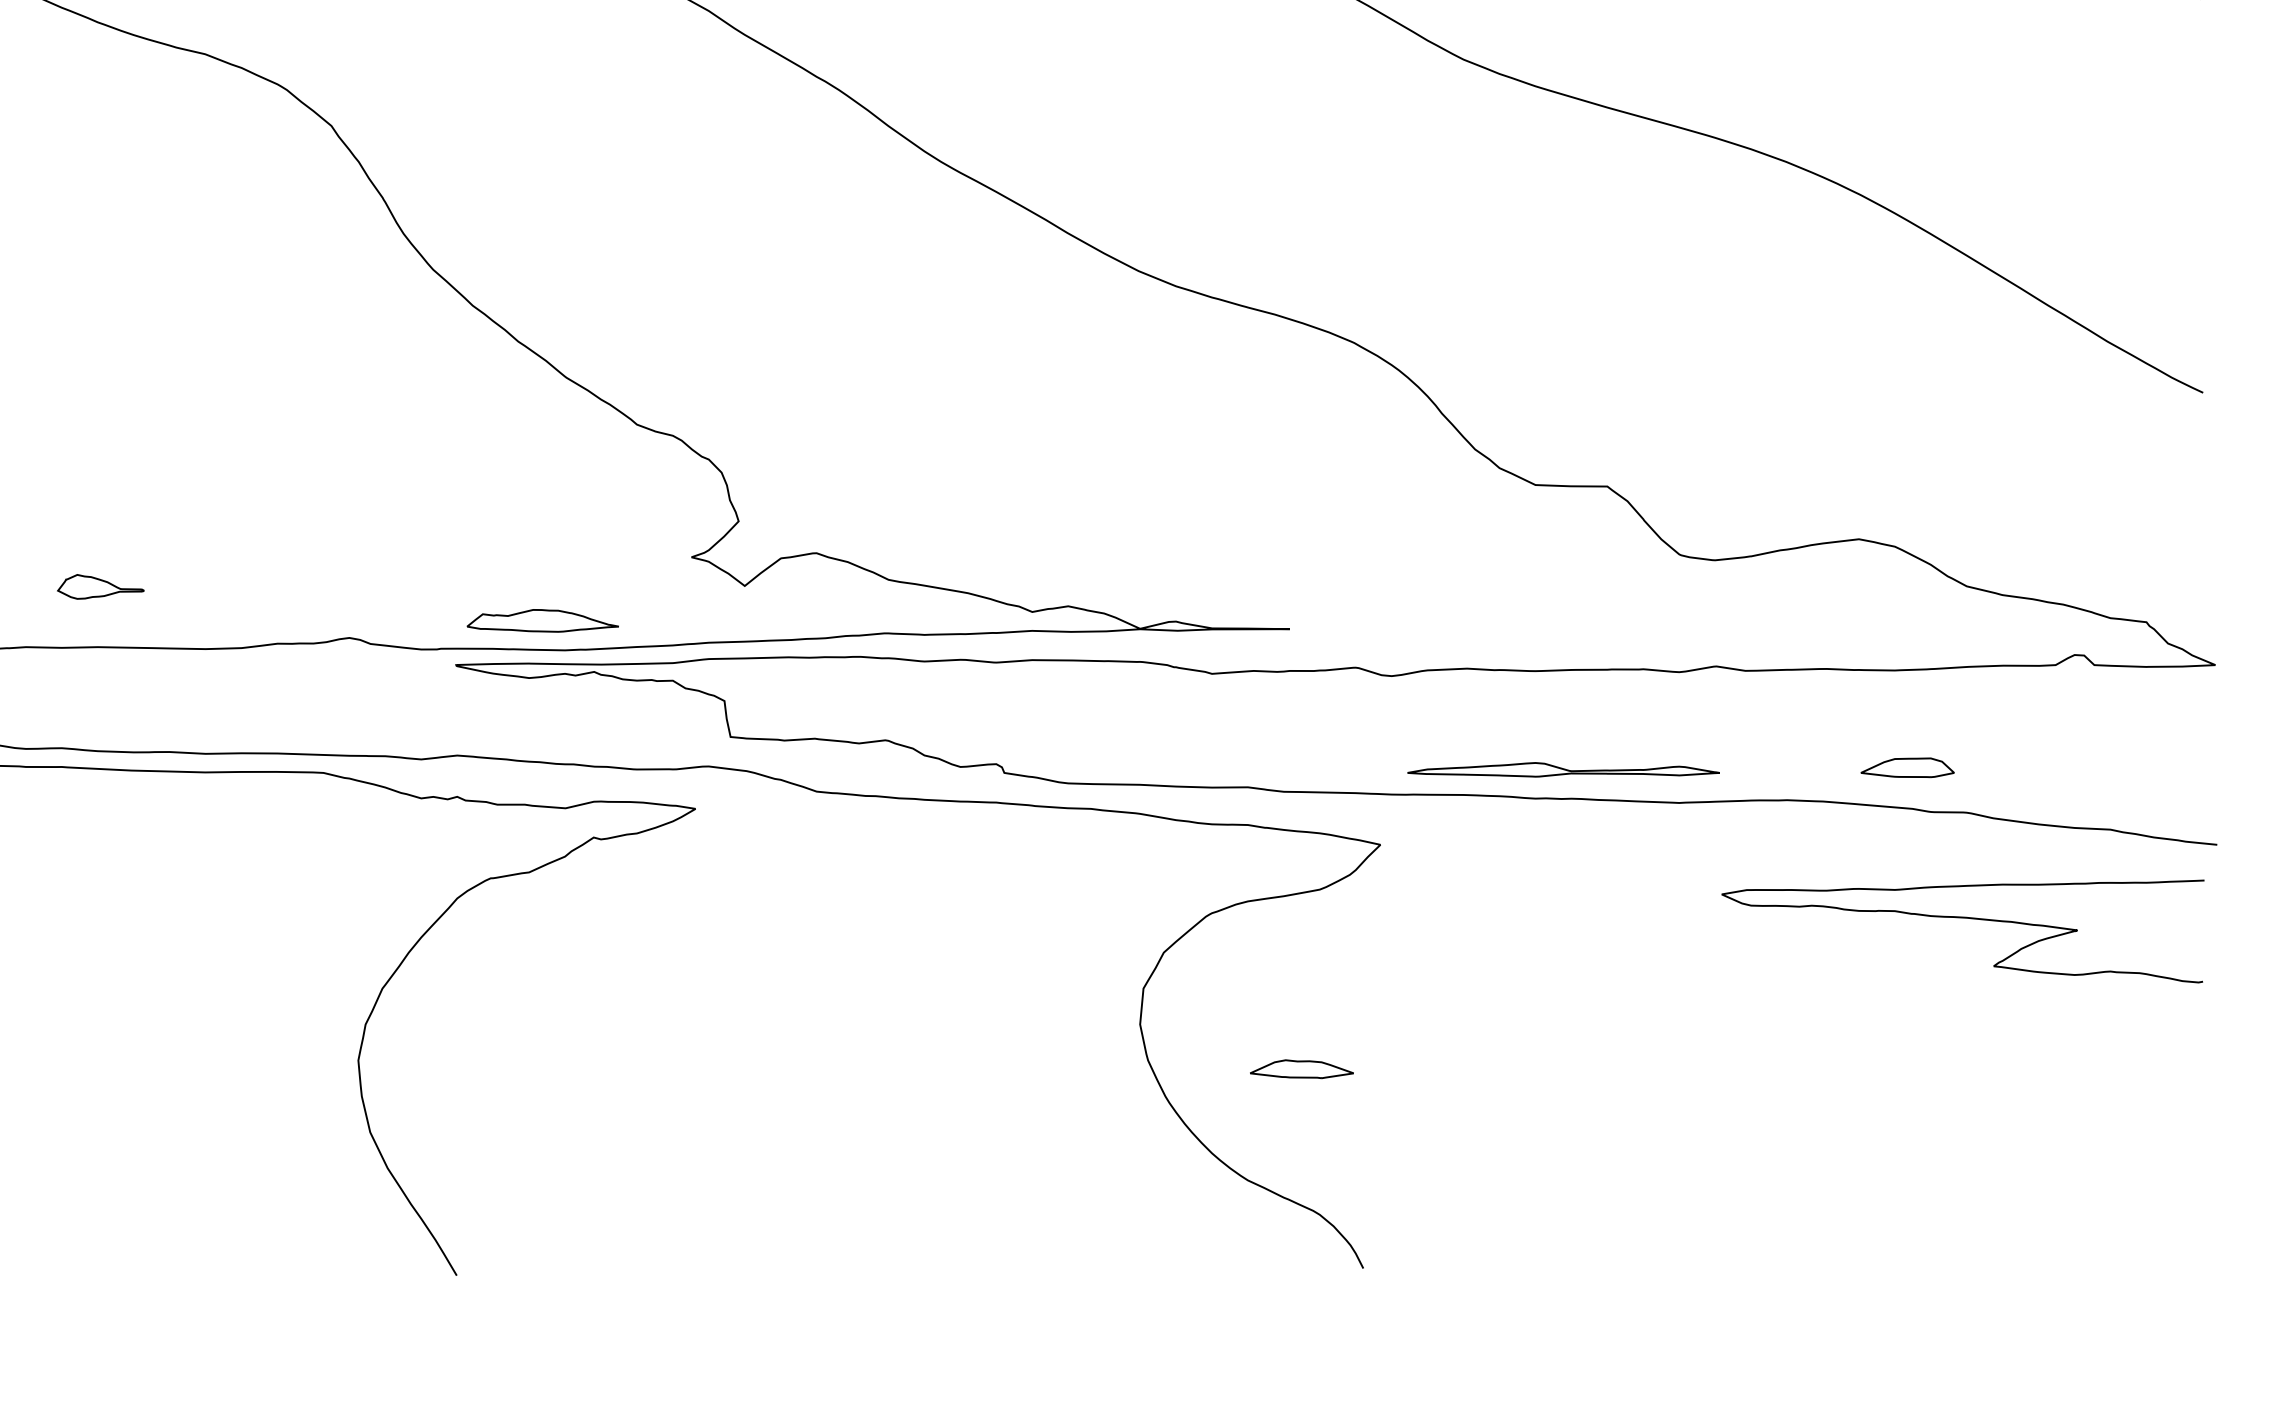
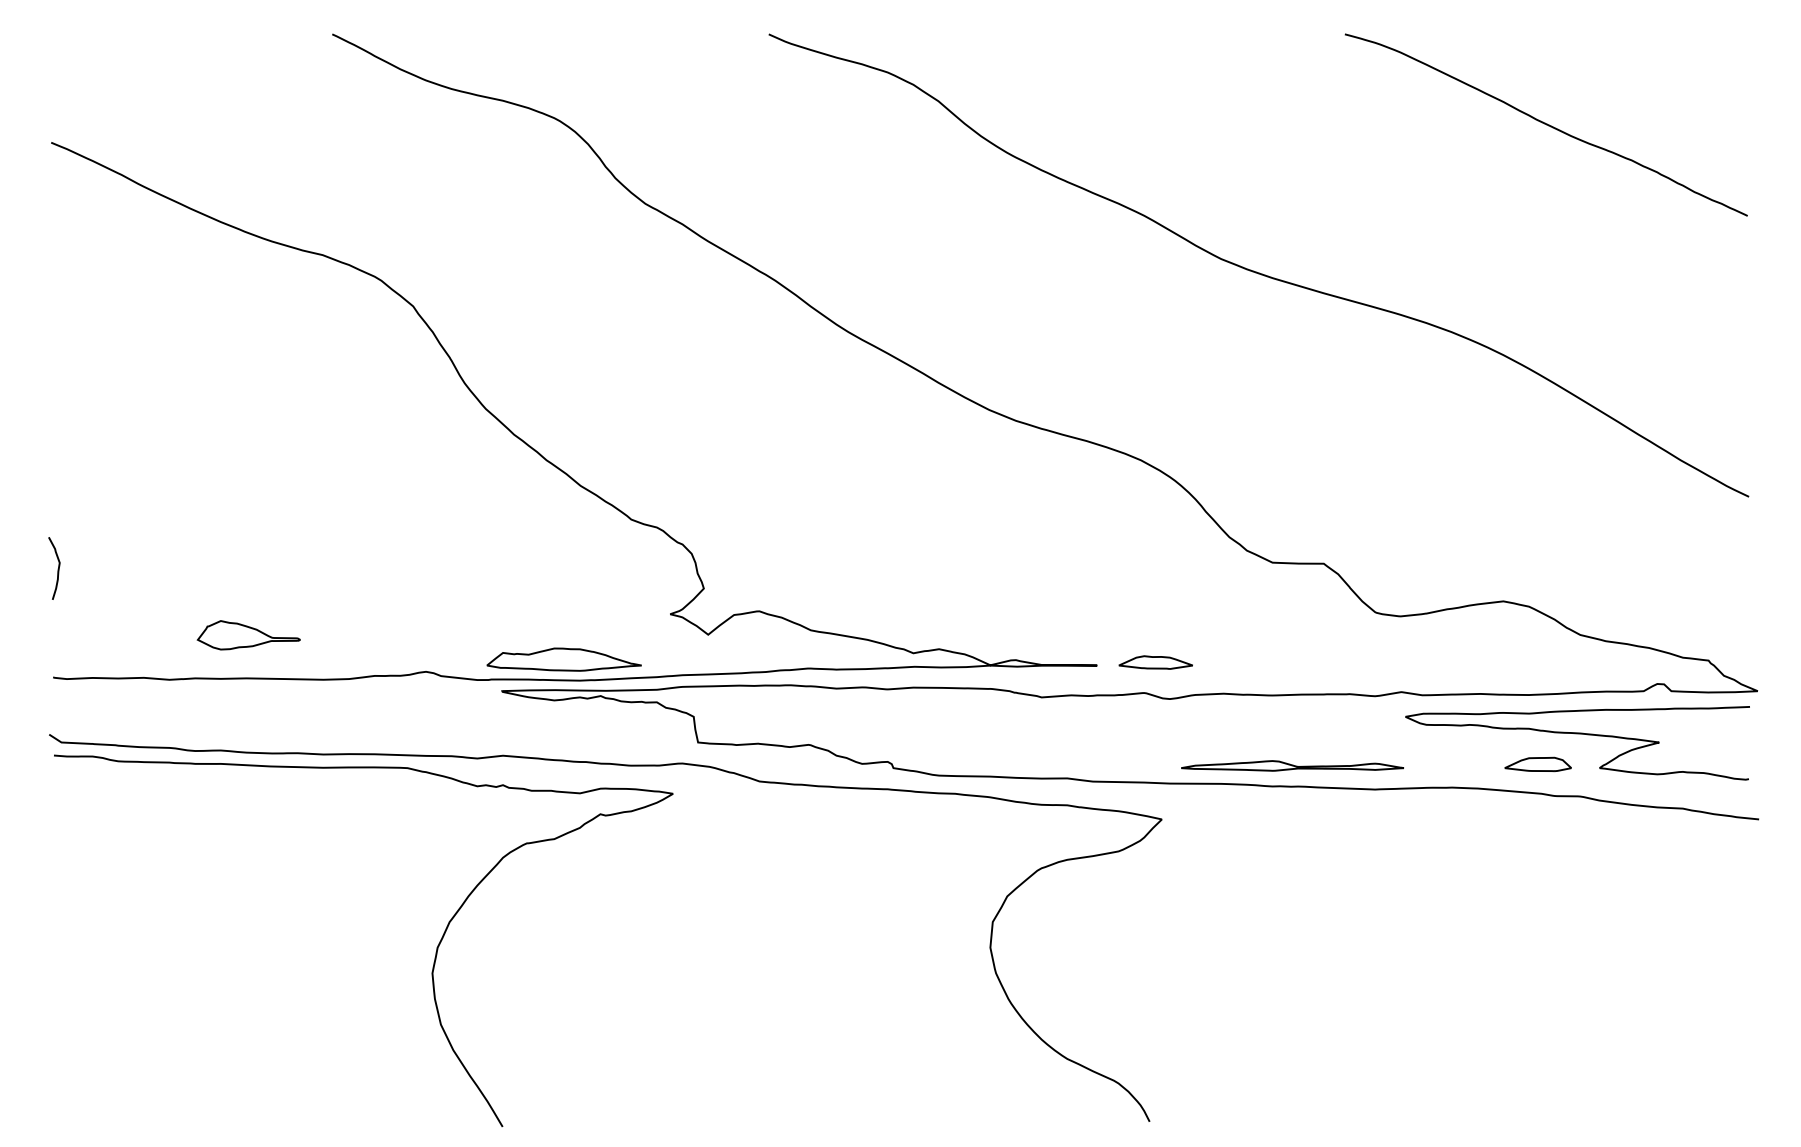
part: (100, 587) -> (248, 635), size x1.67
part: (541, 620) -> (563, 659), size x1.43
curve: (1962, 919) -> (1577, 734), moved
part: (1301, 1069) -> (1155, 662), moved

